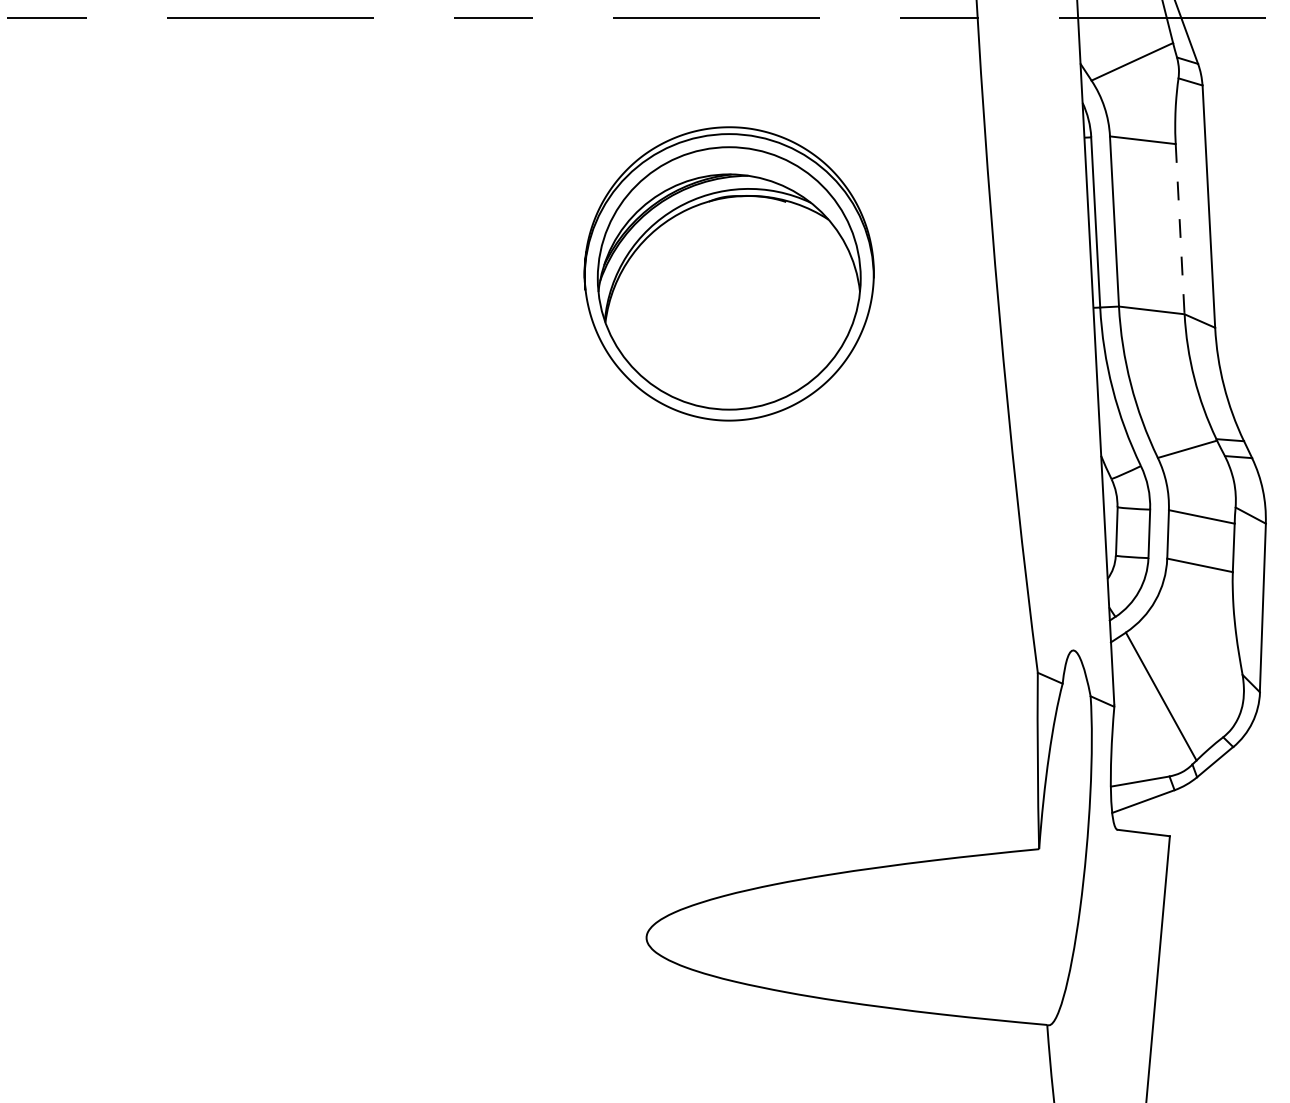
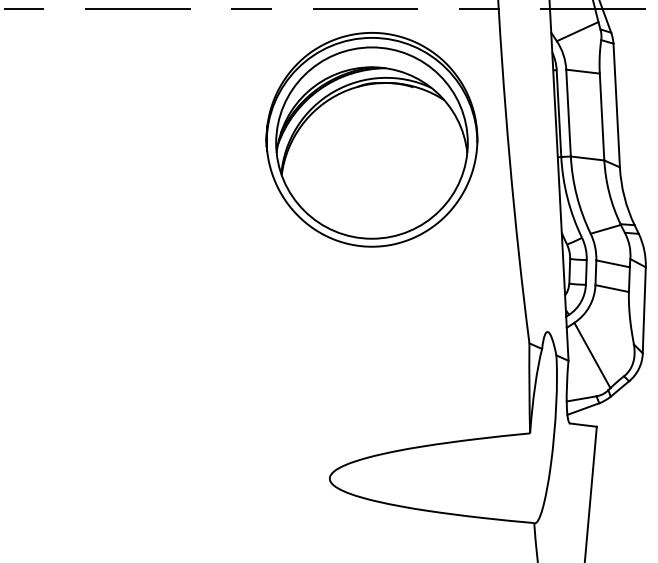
line: (1181, 230) -> (602, 117), dashed -> solid
part: (728, 273) -> (371, 139), size x1.43

